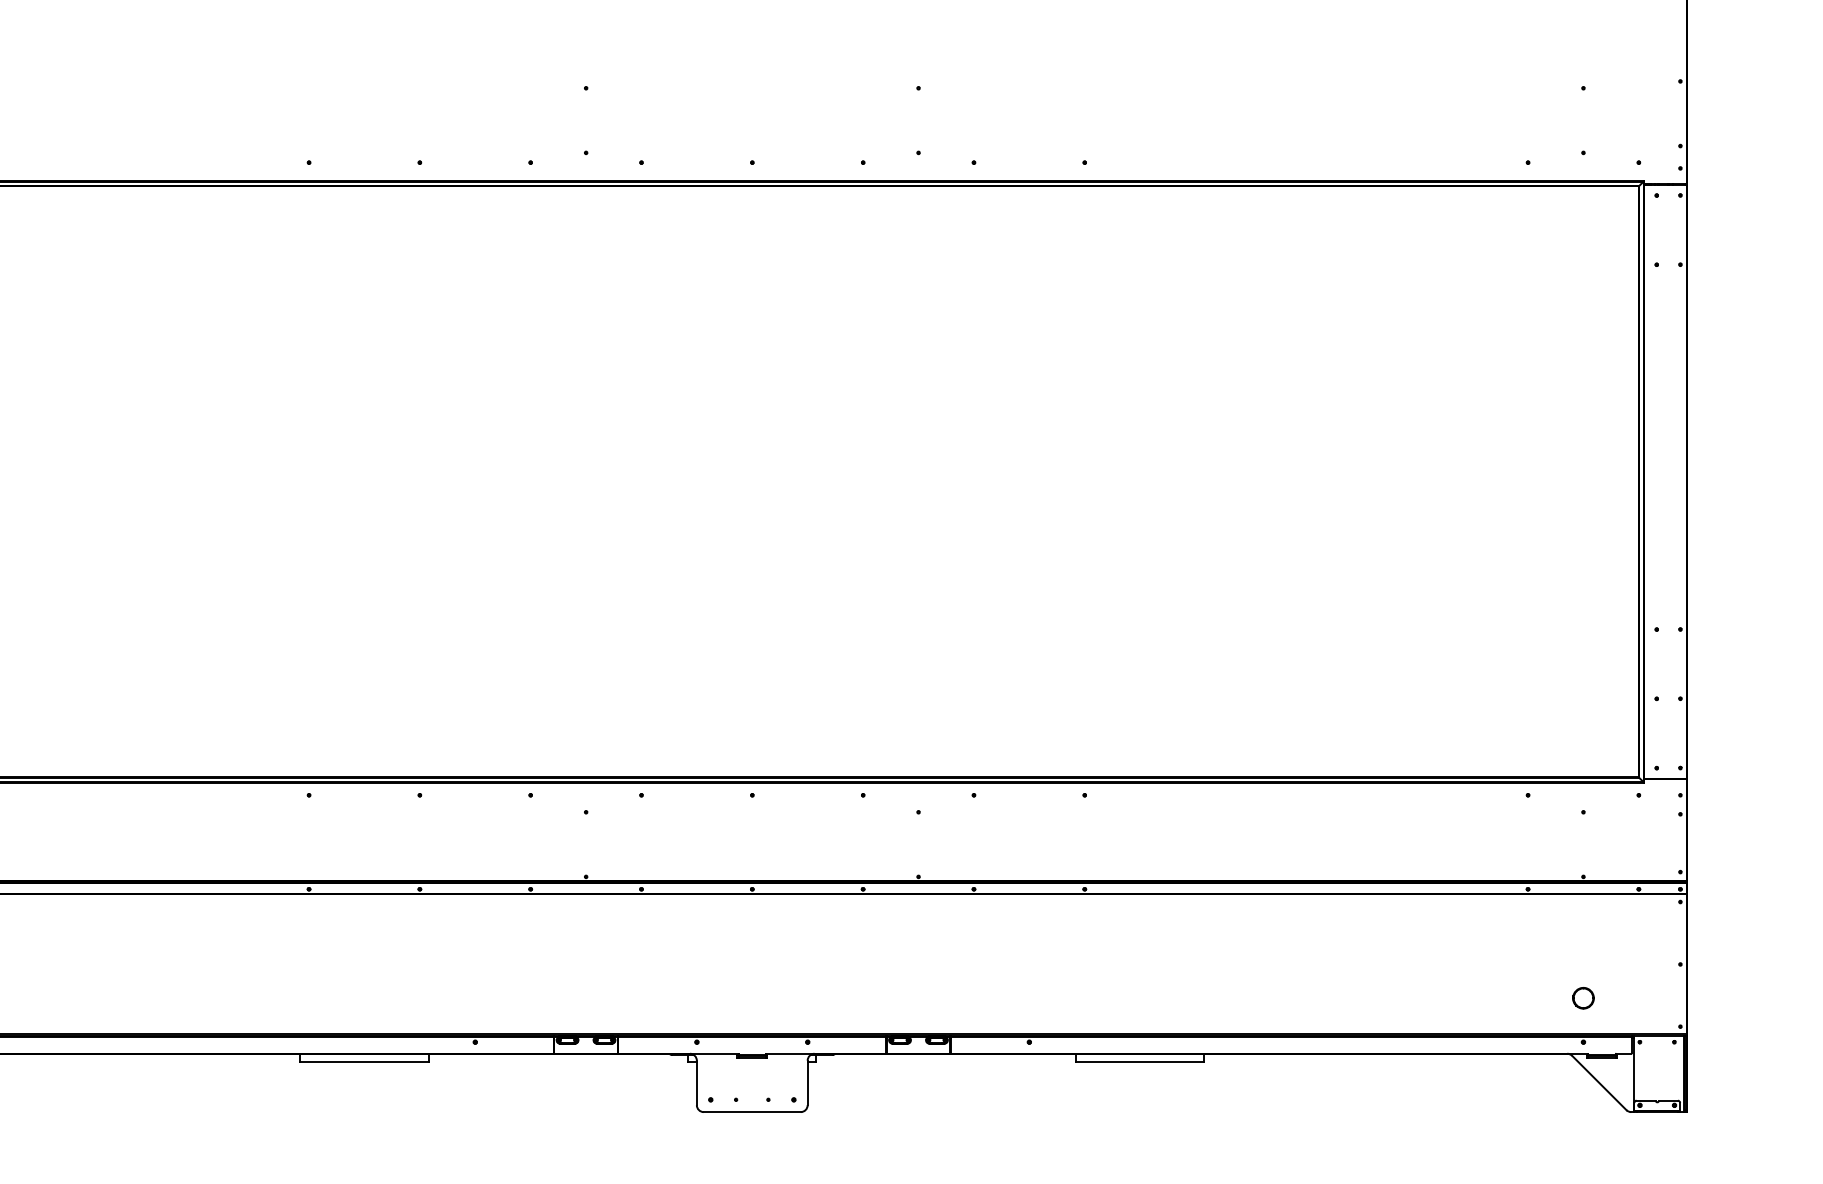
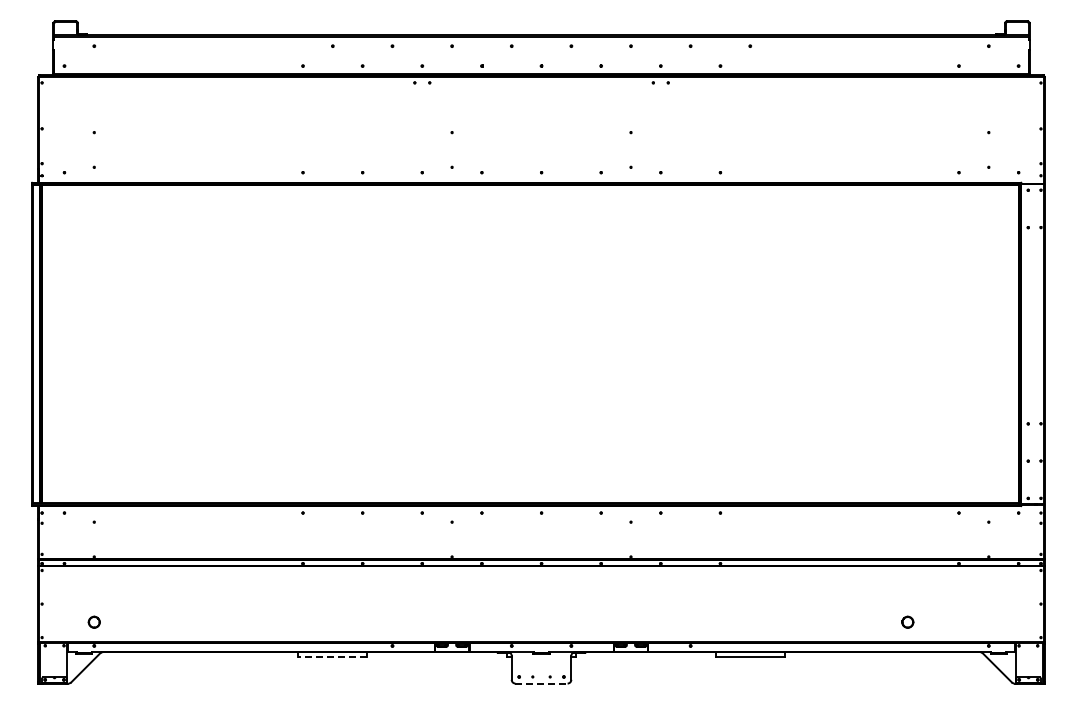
part: (1582, 996) -> (907, 621), moved
line: (363, 1061) -> (332, 656), solid -> dashed
line: (754, 1112) -> (542, 683), solid -> dashed

